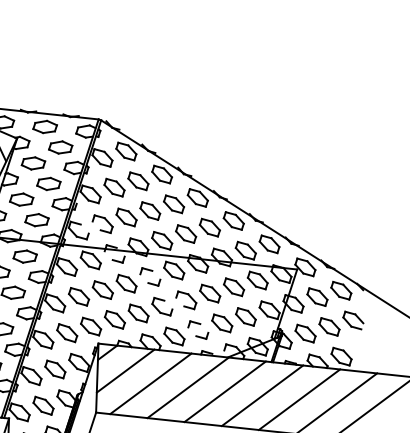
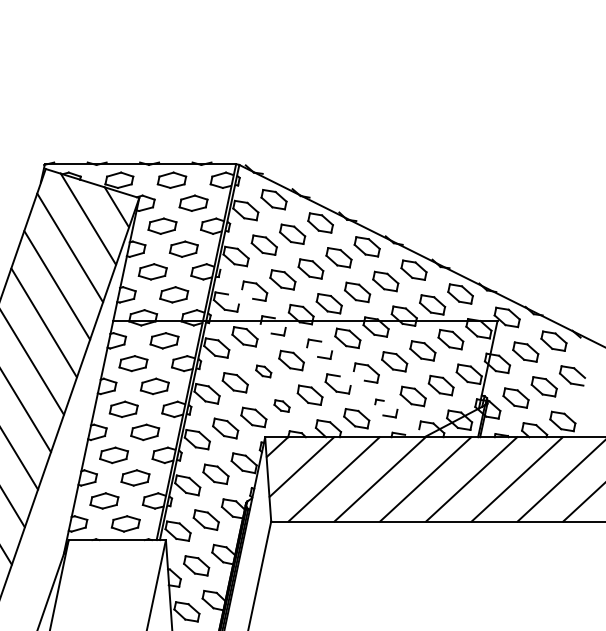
part: (102, 290) -> (263, 371), size x0.6
part: (114, 319) -> (281, 405), size x0.6
part: (194, 324) -> (379, 401), size x0.6

